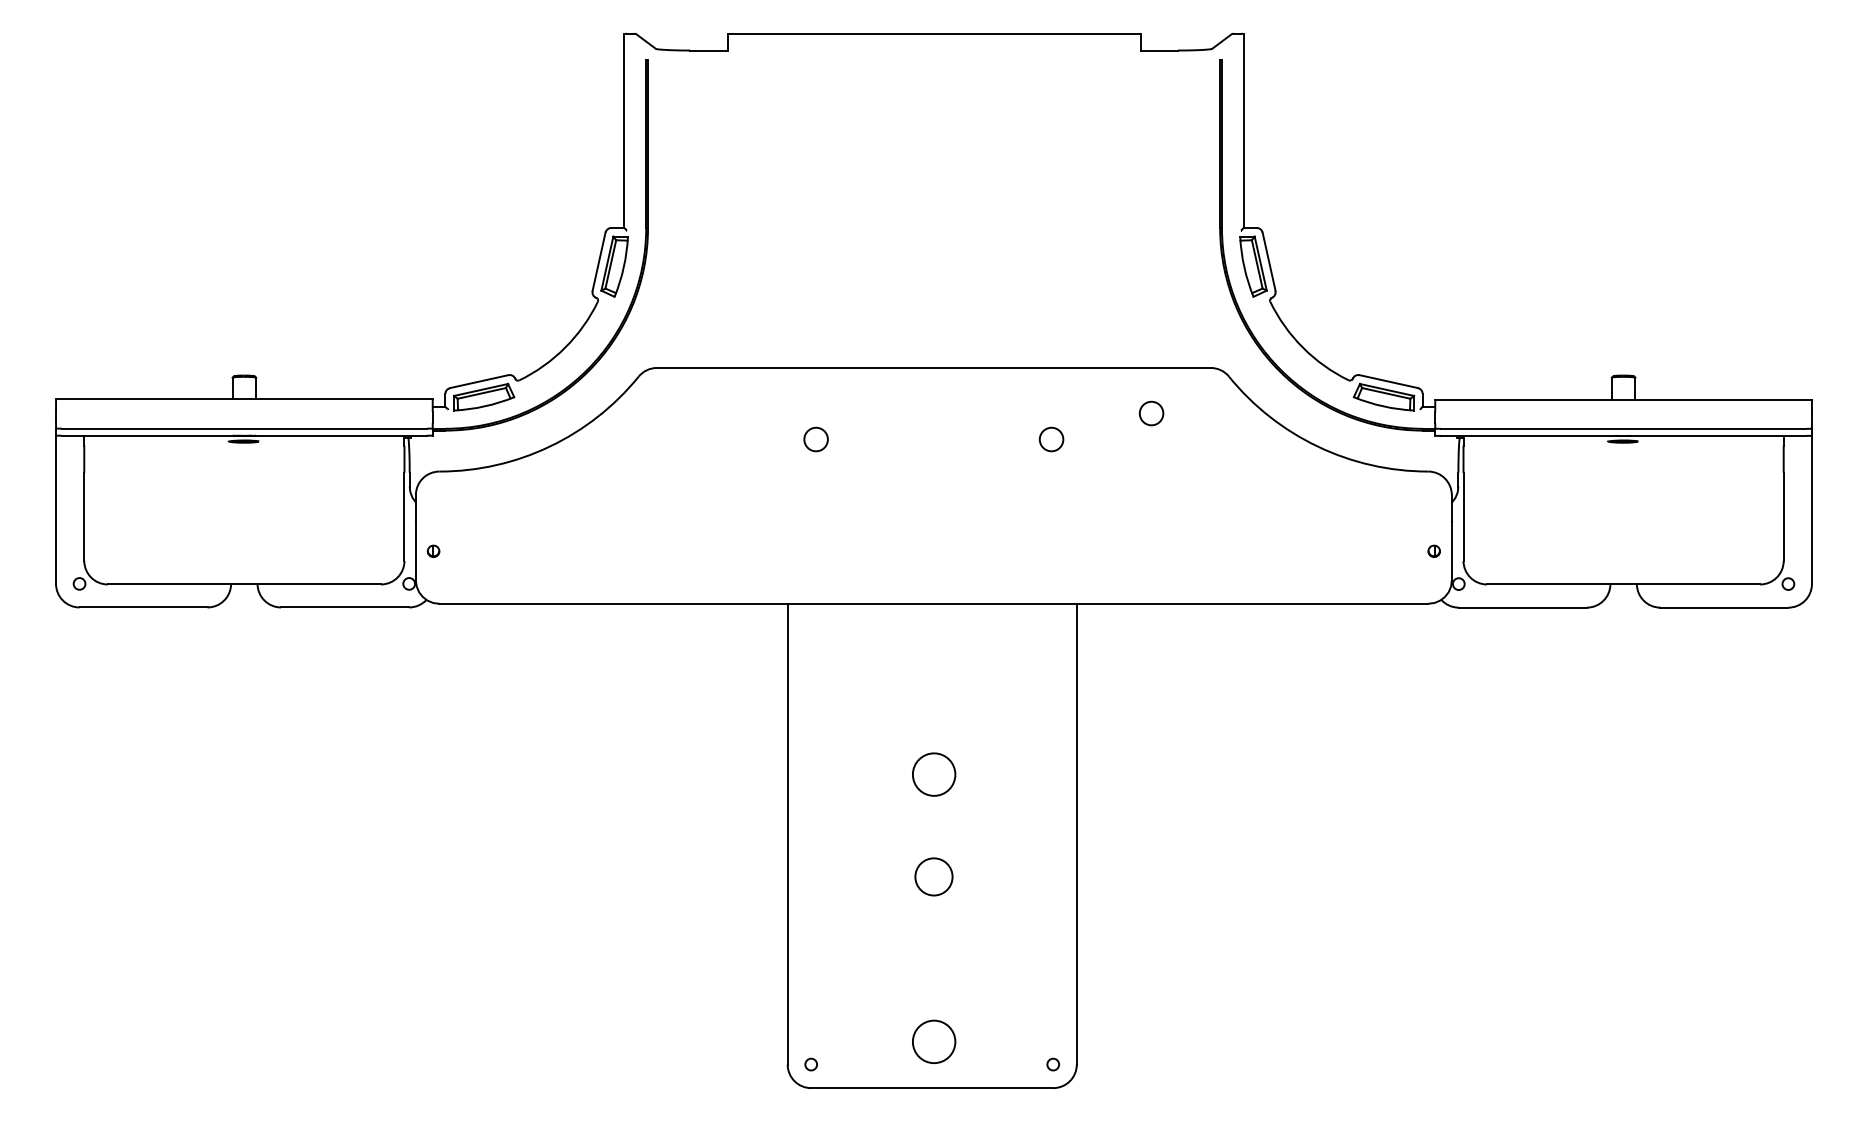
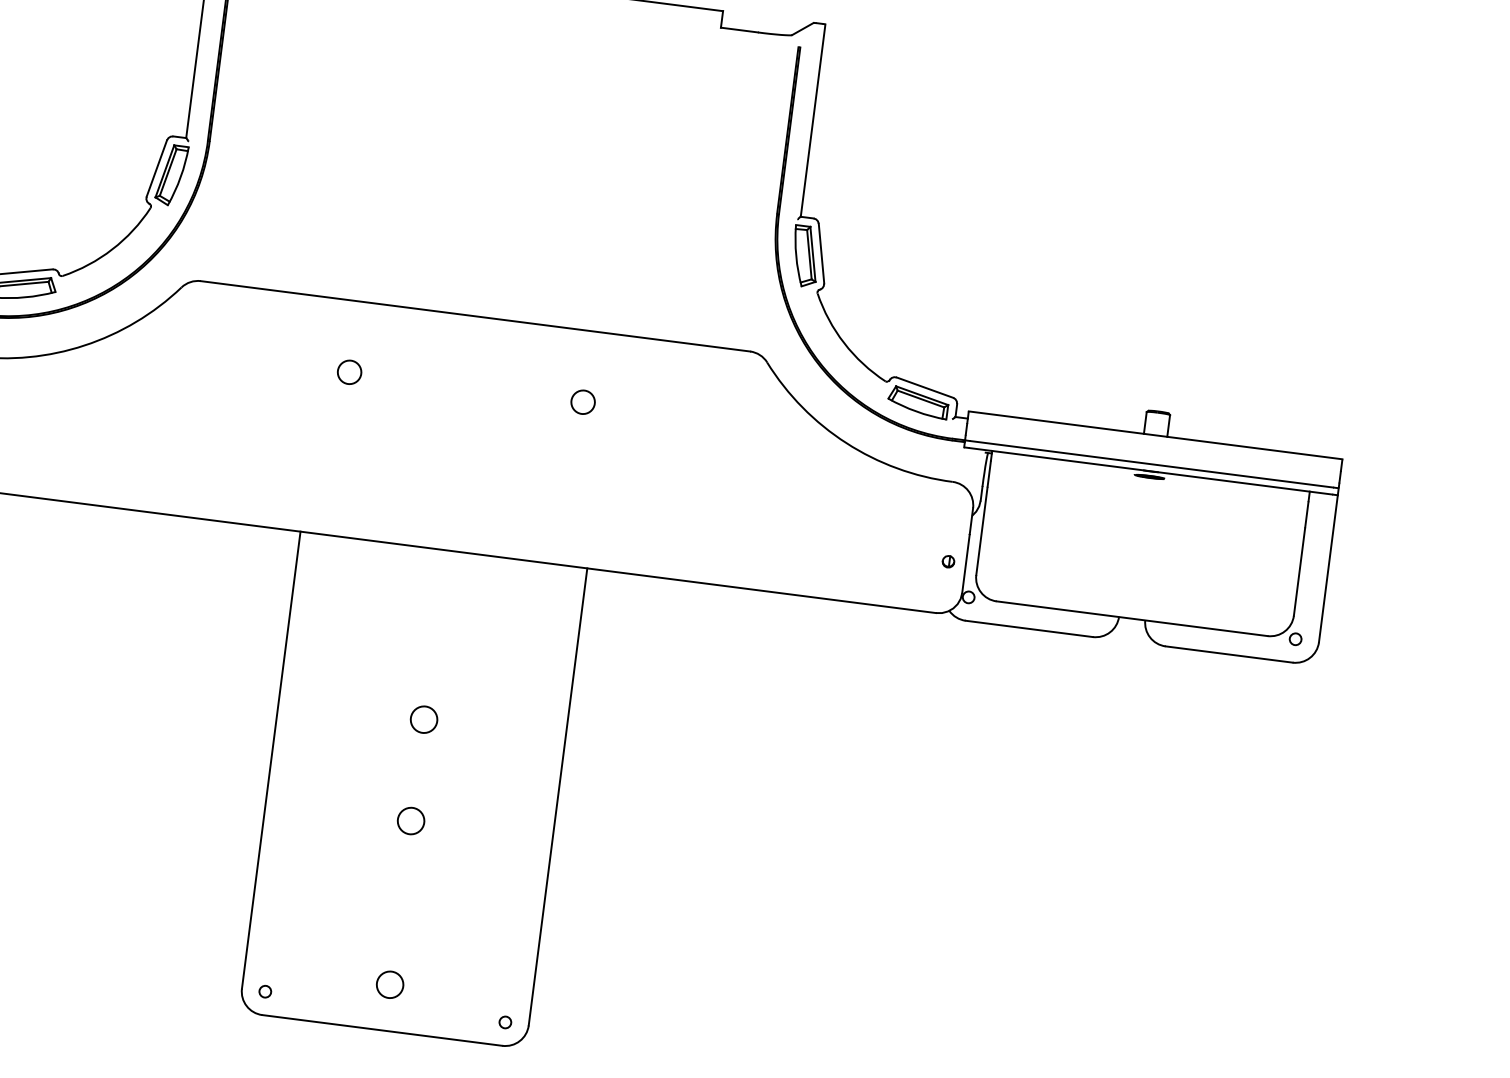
circle: (1151, 413) -> (685, 389), removed
circle: (933, 774) -> (423, 719), size x0.62
circle: (934, 876) -> (411, 820), size x0.71
circle: (933, 1041) -> (389, 984), size x0.62

